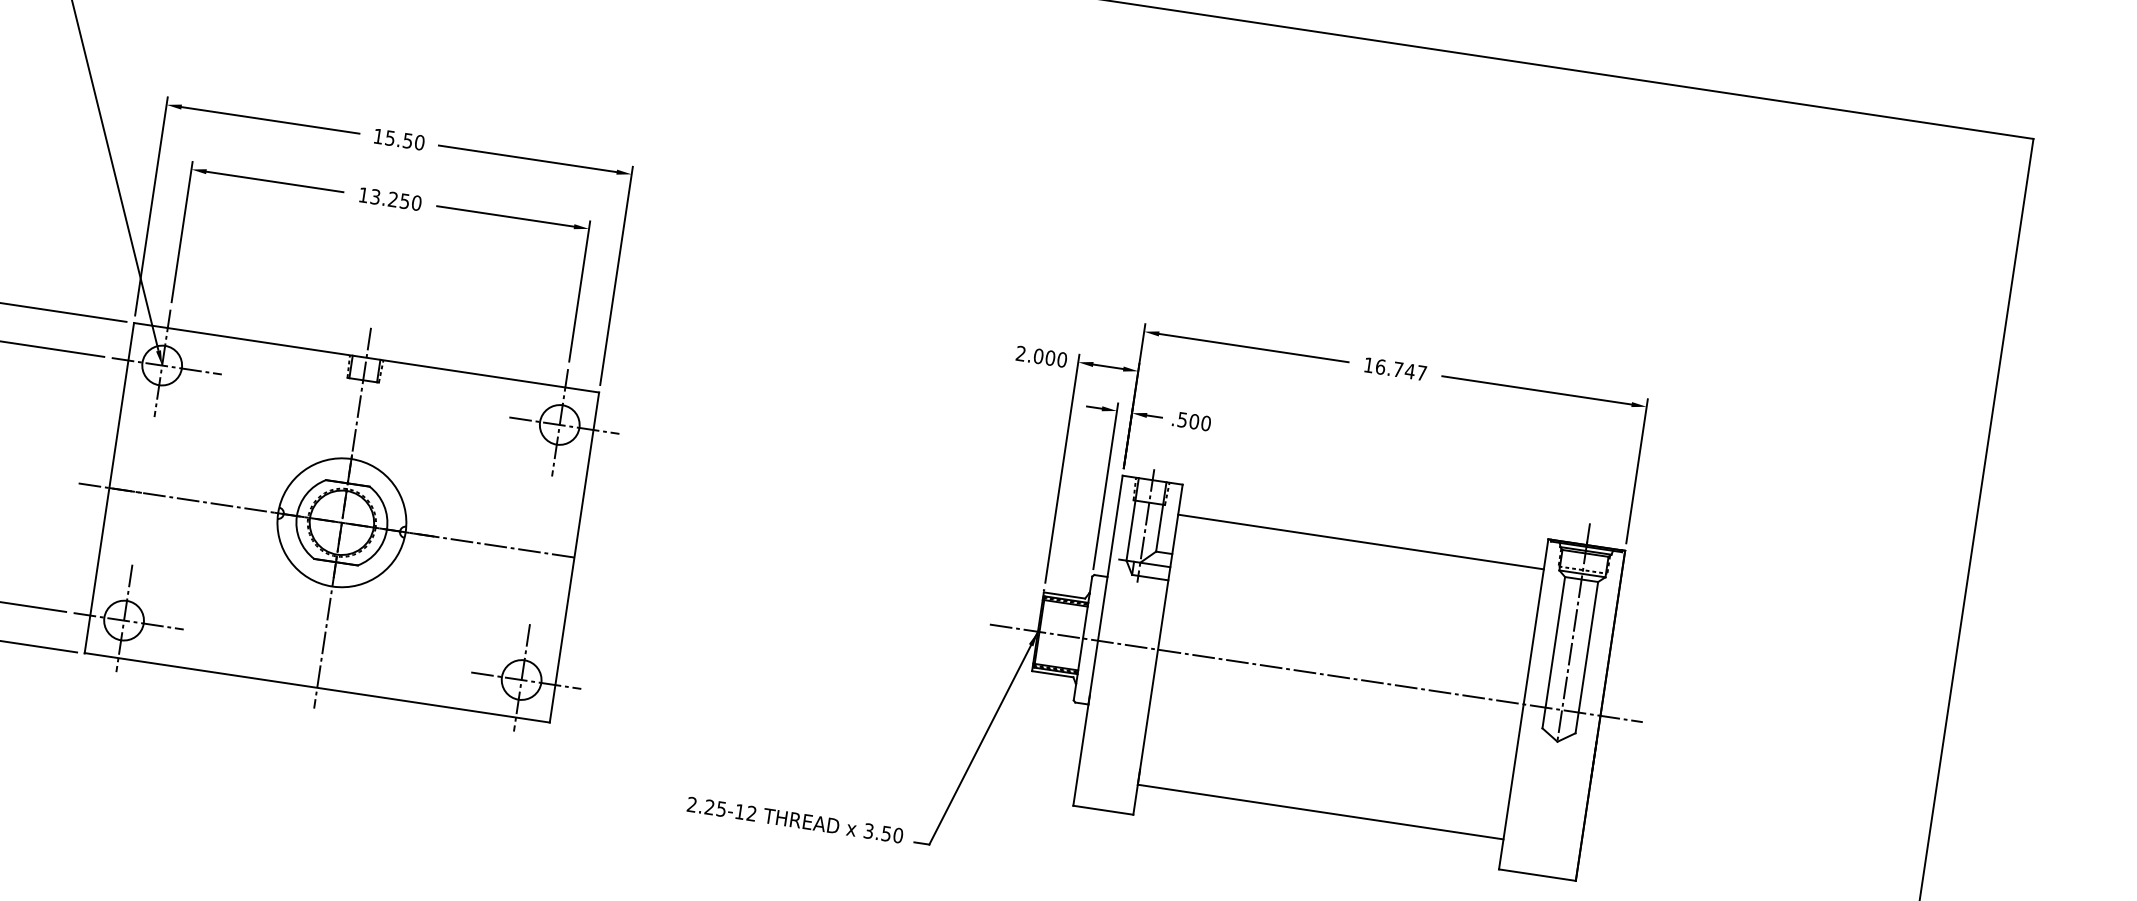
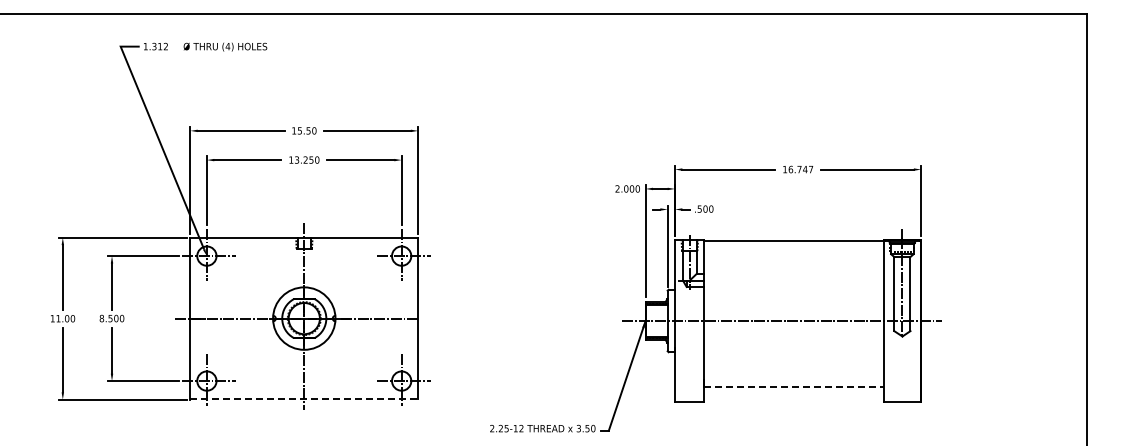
line: (1360, 541) -> (793, 240), moved
line: (317, 687) -> (304, 399), solid -> dashed
line: (1321, 812) -> (794, 387), solid -> dashed

